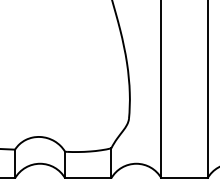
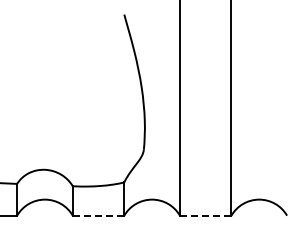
line: (88, 178) -> (98, 215), solid -> dashed
line: (184, 178) -> (205, 215), solid -> dashed

